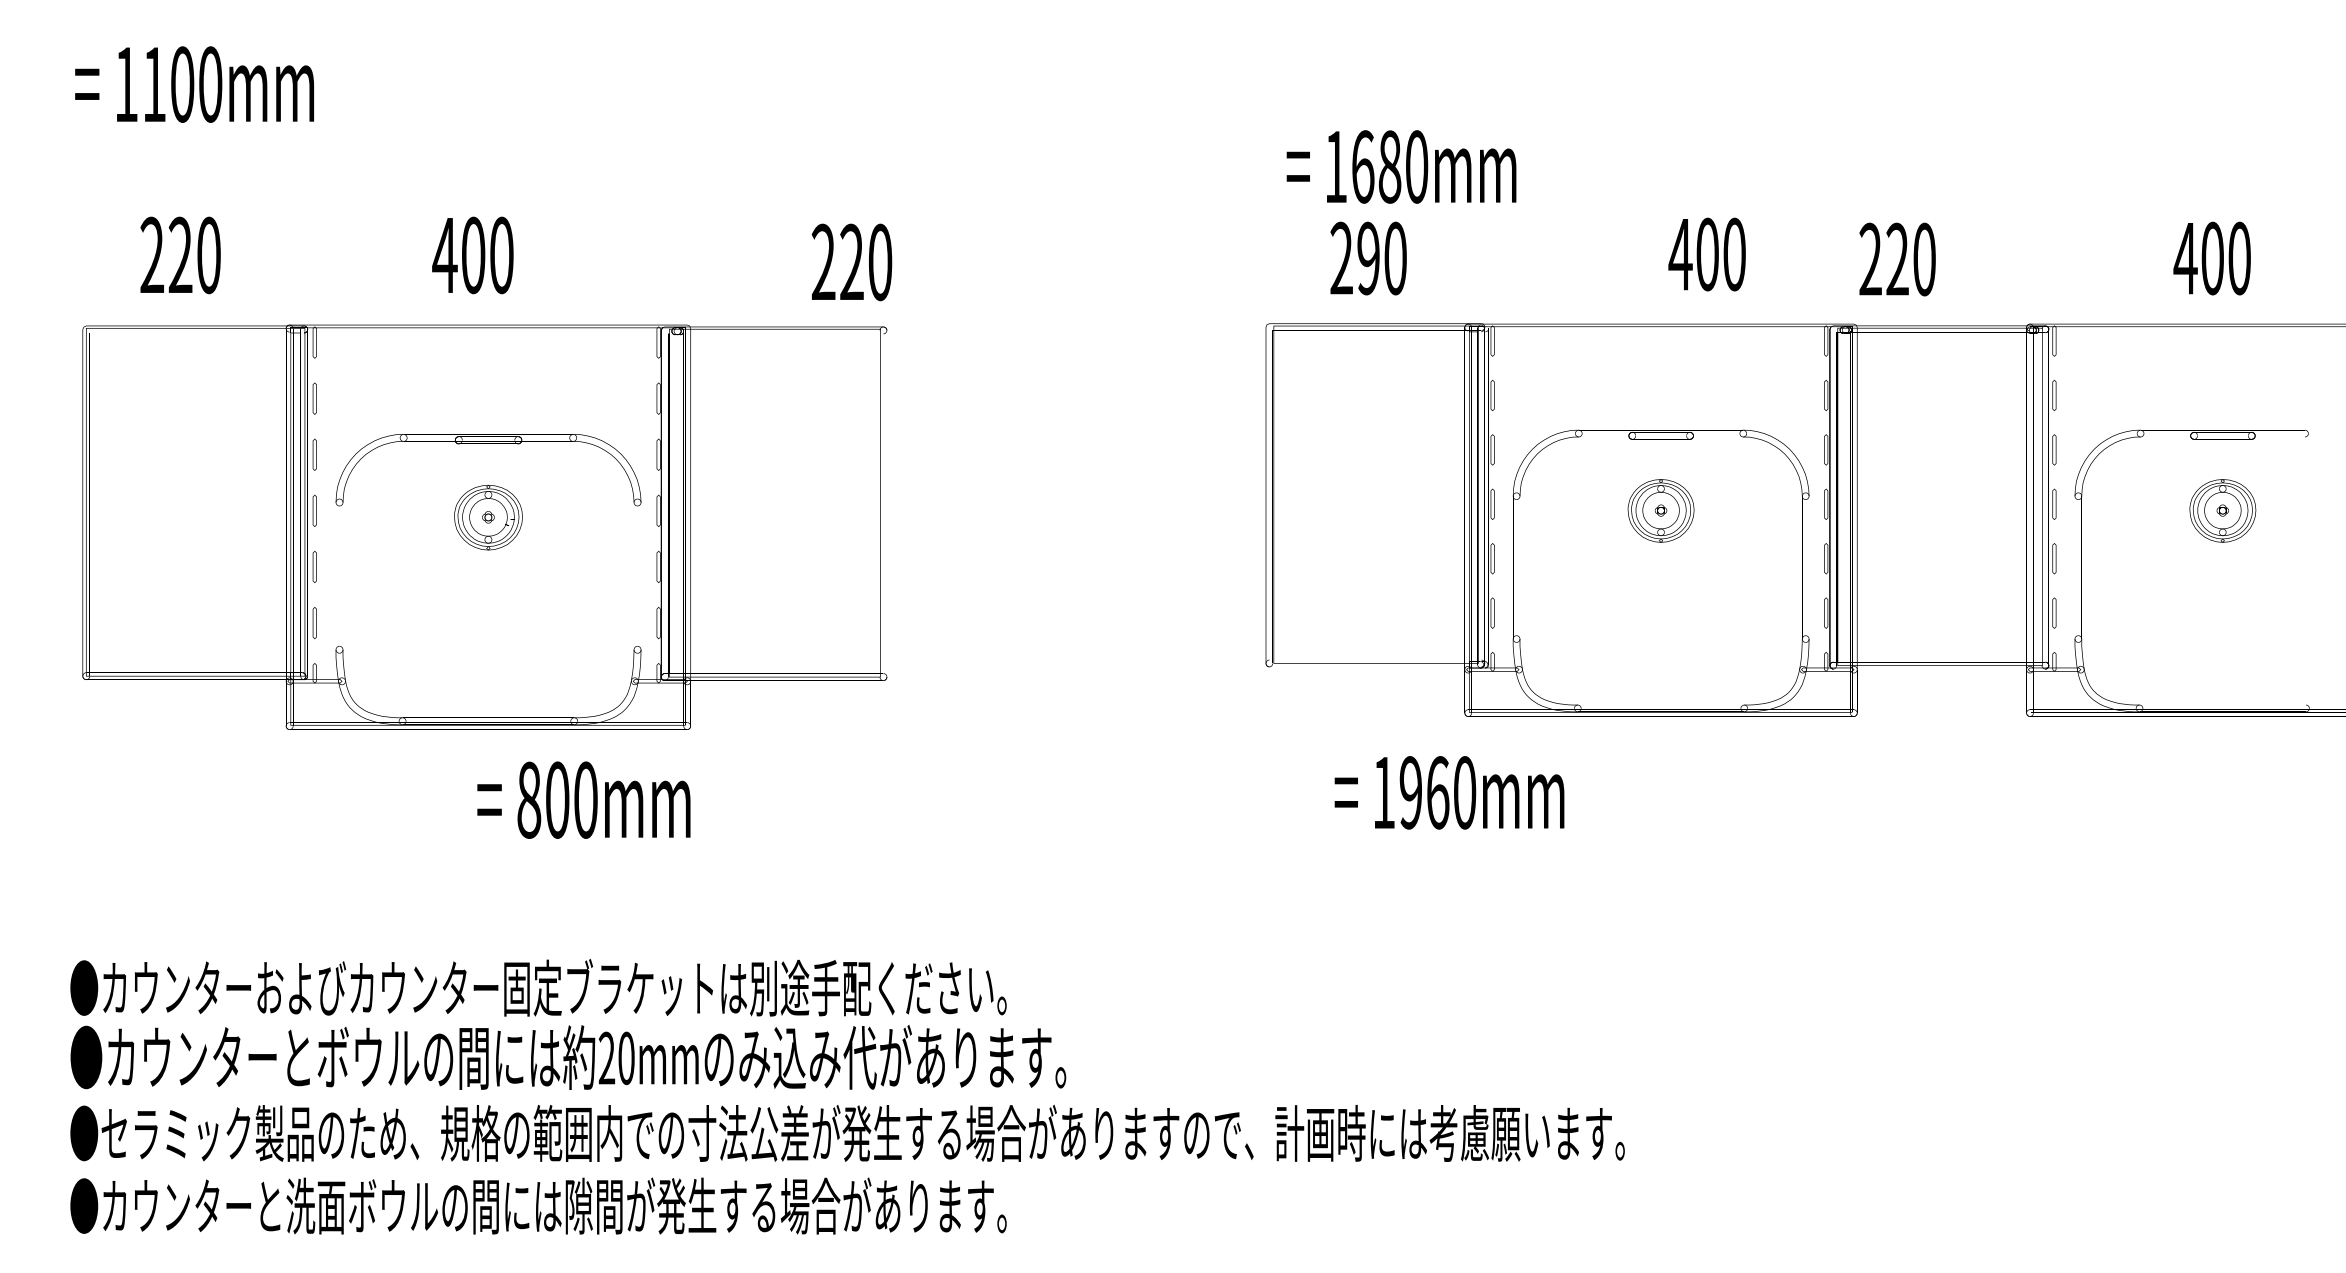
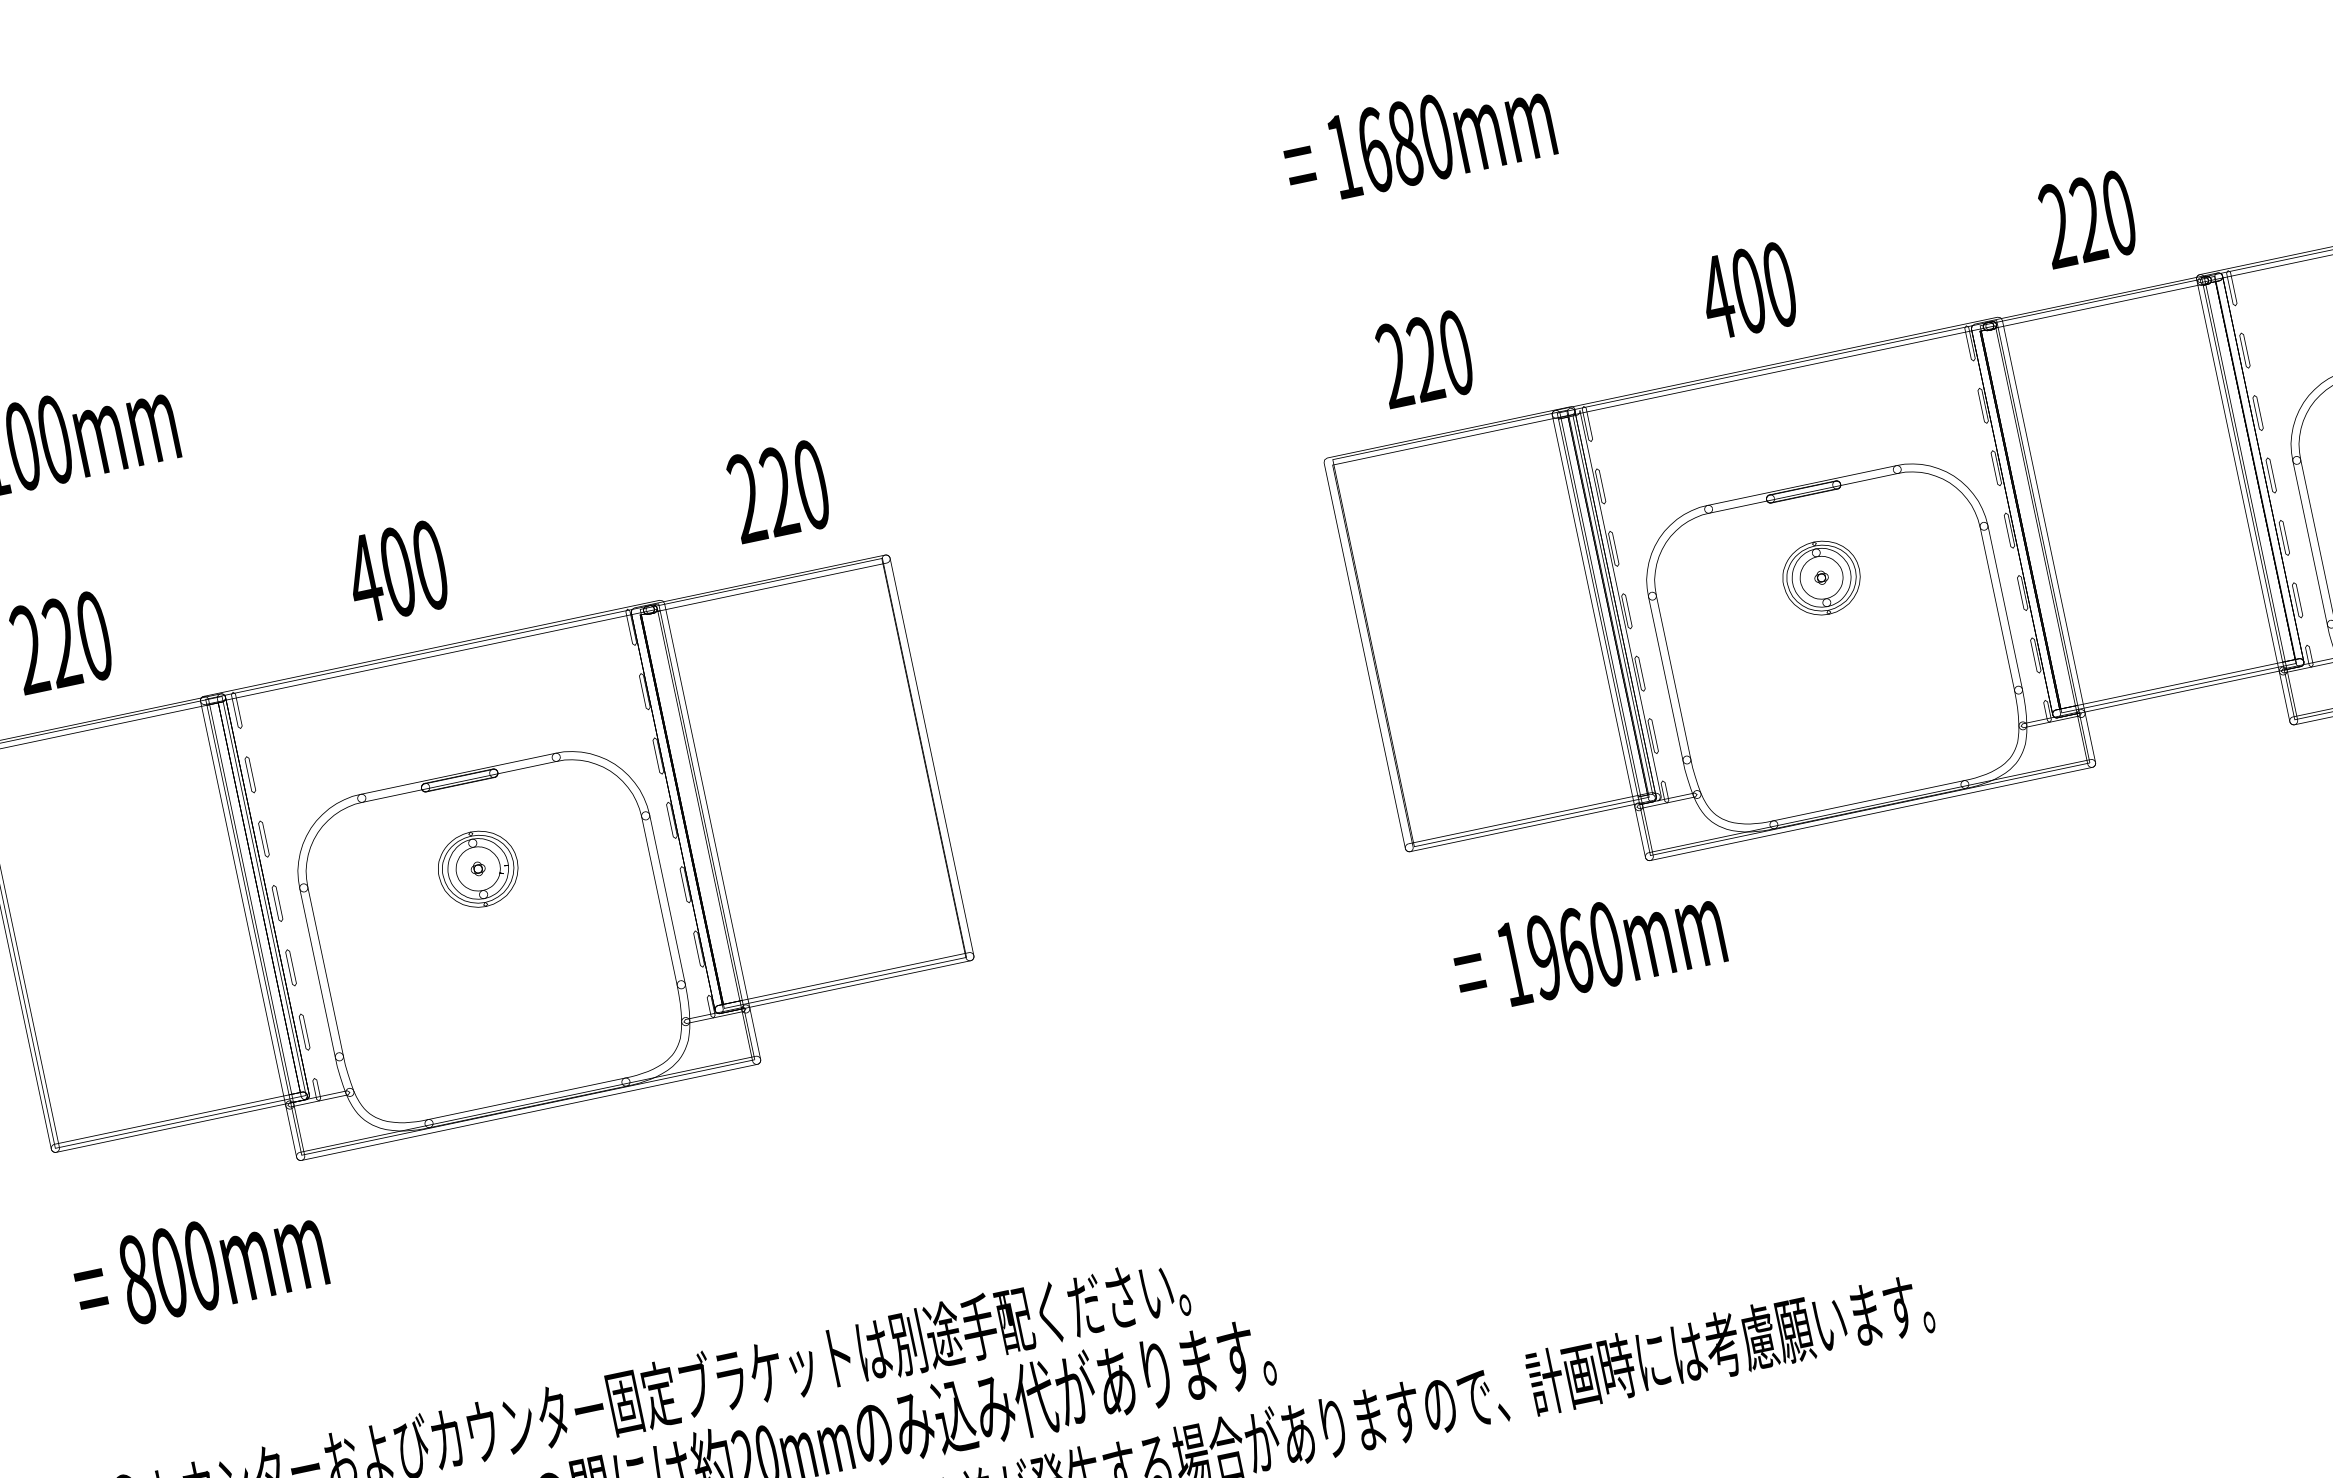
text: (1401, 166) -> (1418, 140), moved
text: (1706, 254) -> (1747, 291), moved
text: (1368, 258) -> (1425, 359), 290 -> 220
text: (1897, 259) -> (2088, 219), moved
text: (851, 262) -> (778, 491), moved
text: (1449, 792) -> (1588, 947), moved
text: (583, 799) -> (198, 1265), moved

